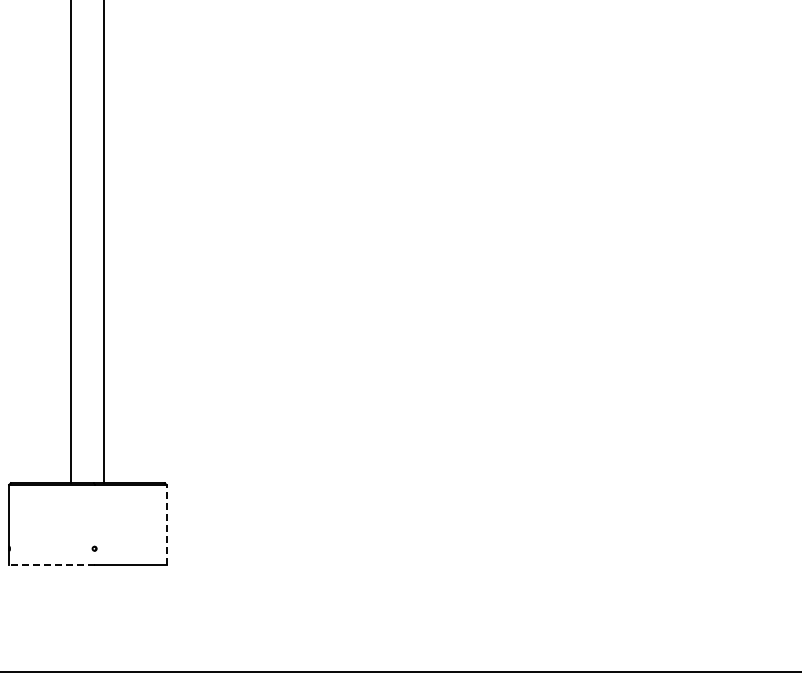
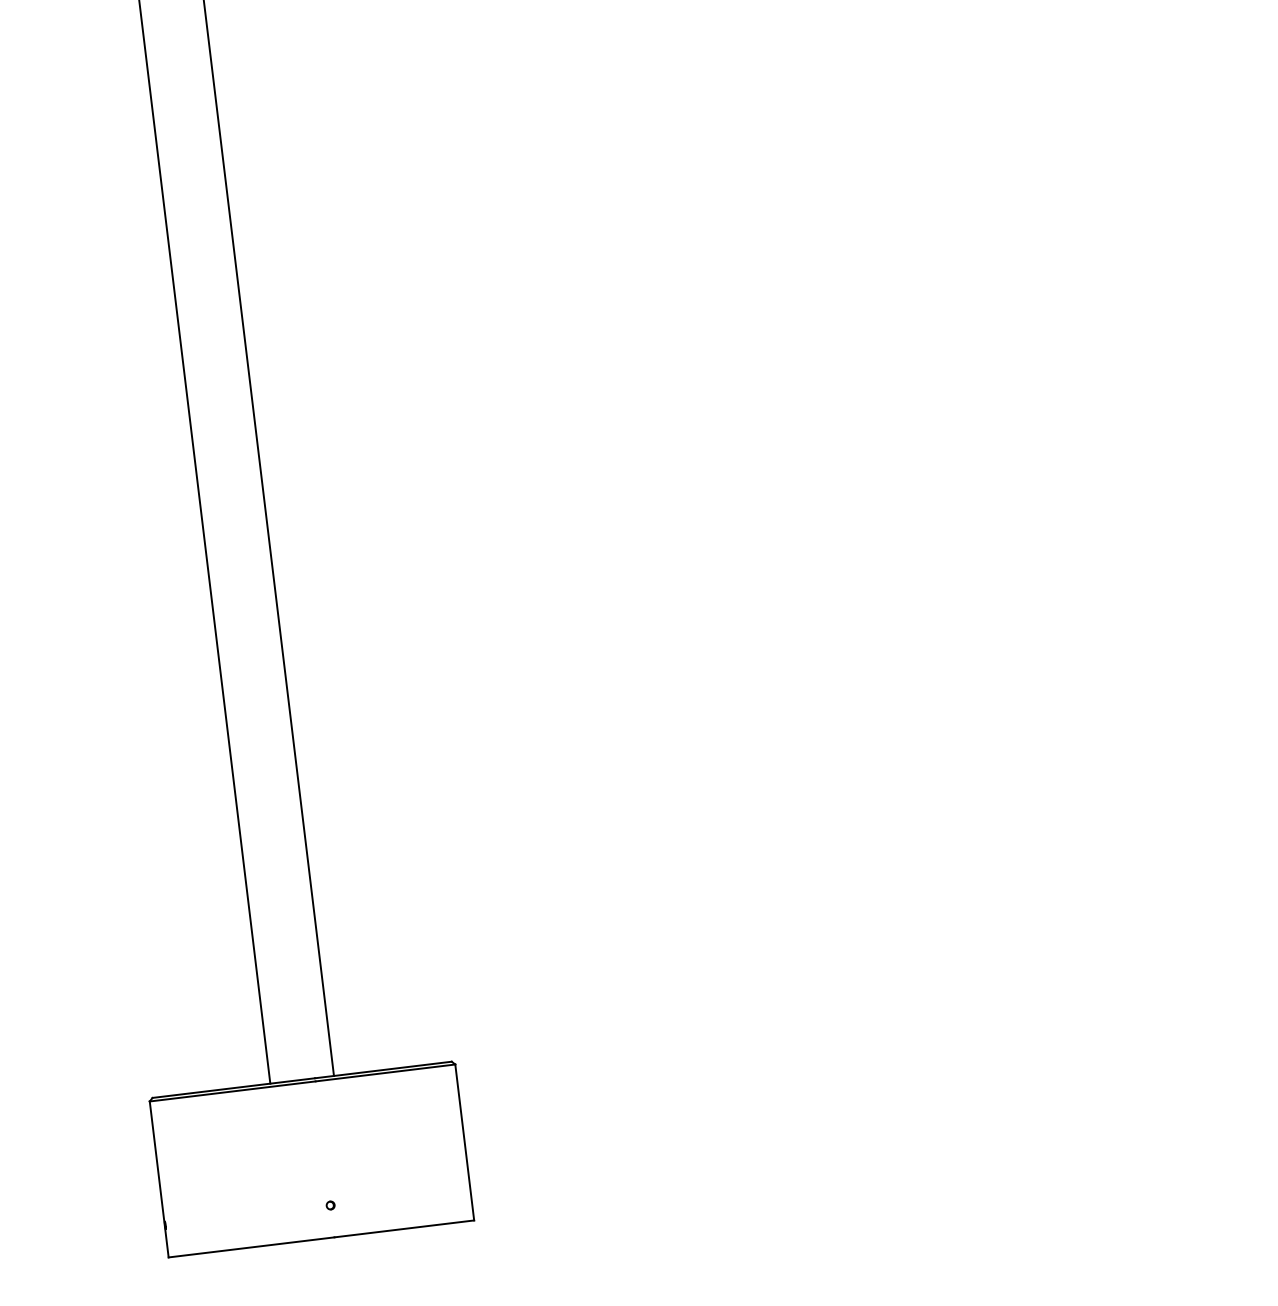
line: (166, 524) -> (464, 1141), dashed -> solid
line: (51, 565) -> (250, 1248), dashed -> solid

